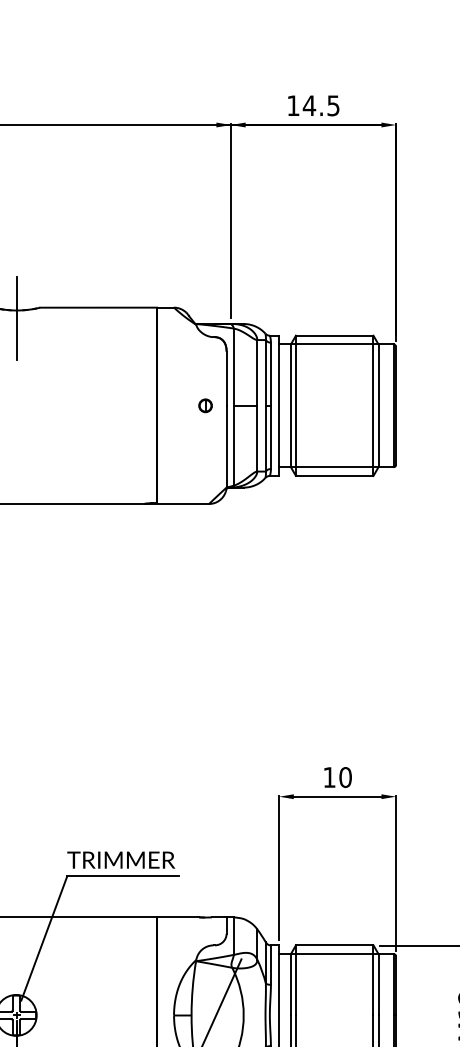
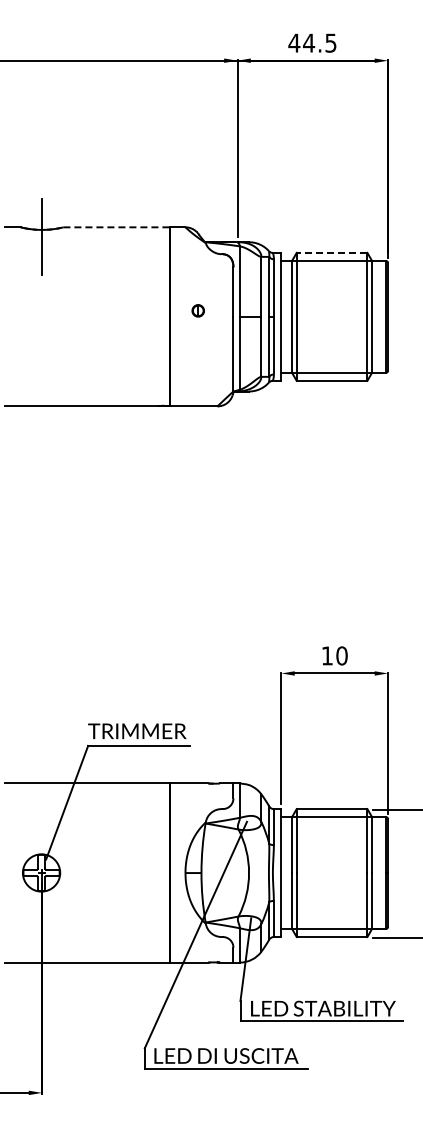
text: (293, 105) -> (294, 42), 14.5 -> 44.5
line: (99, 307) -> (117, 227), solid -> dashed
line: (334, 335) -> (331, 252), solid -> dashed
part: (204, 405) -> (197, 310), moved

